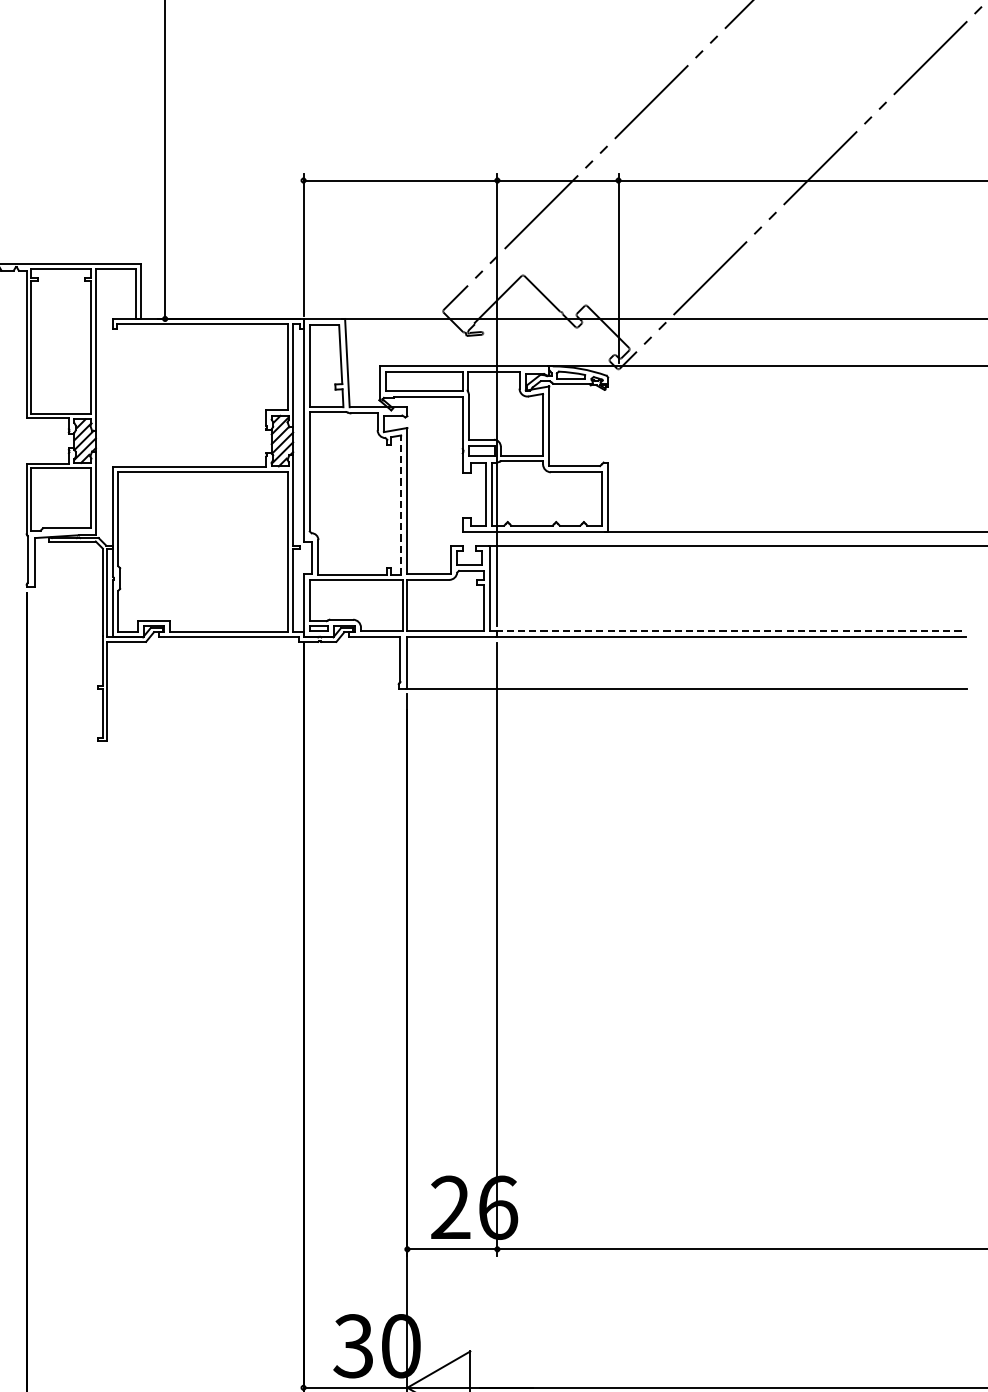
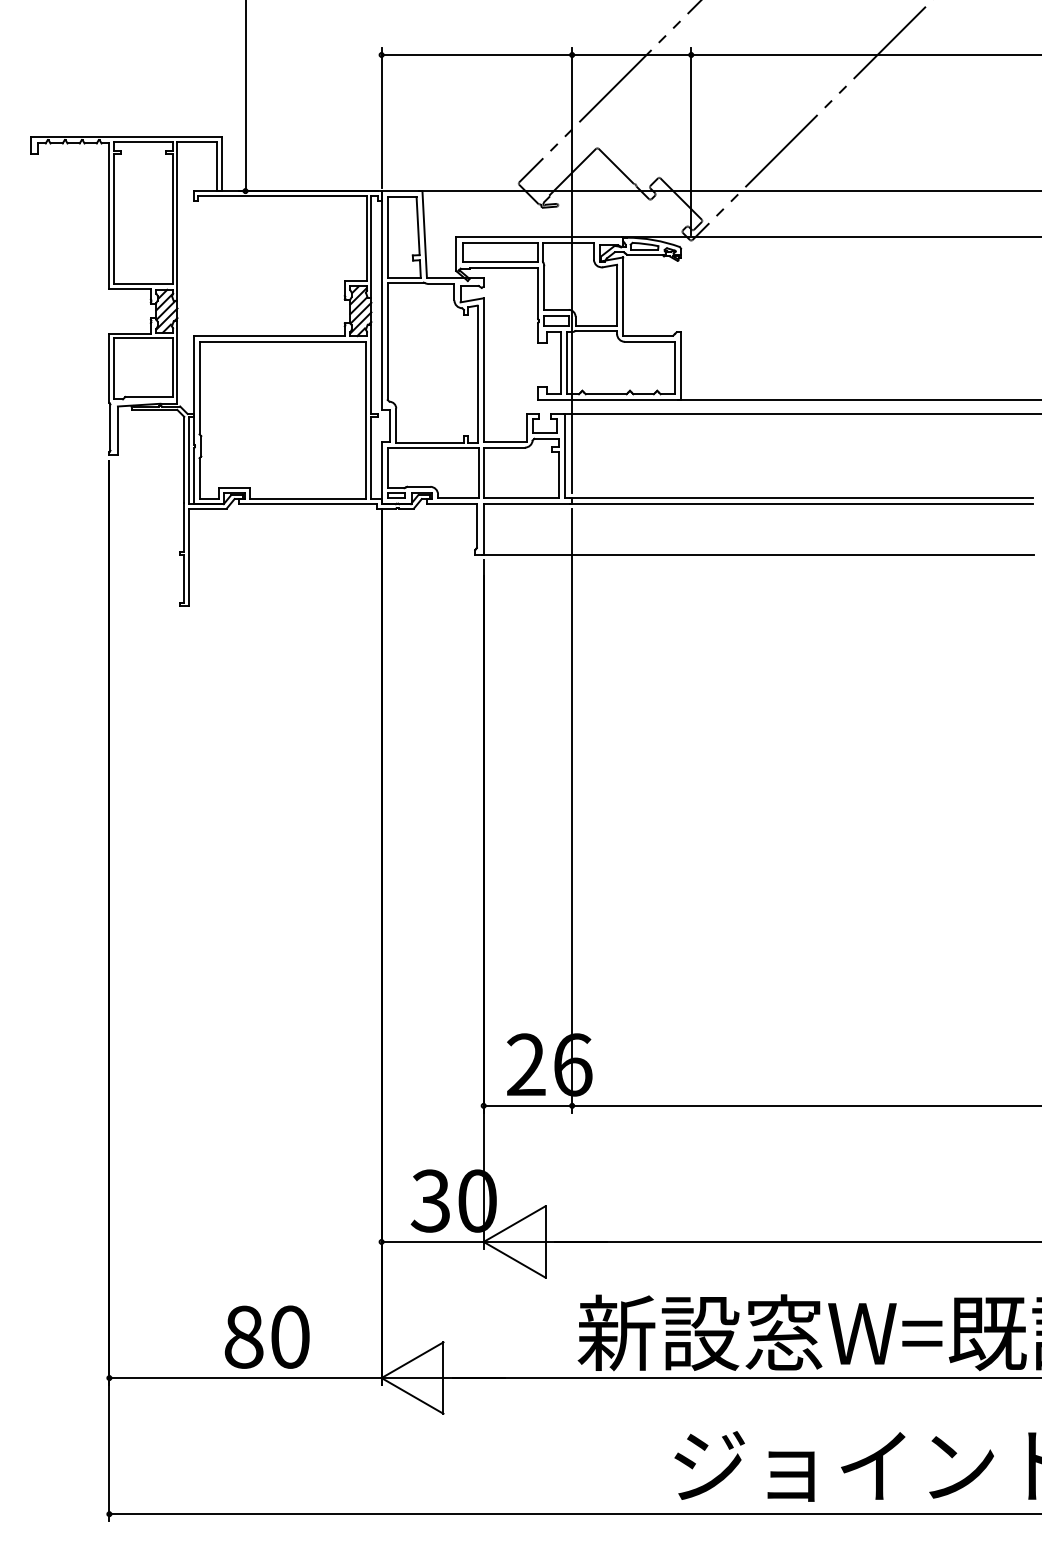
line: (401, 505) -> (477, 374), dashed -> solid
line: (731, 631) -> (802, 498), dashed -> solid

